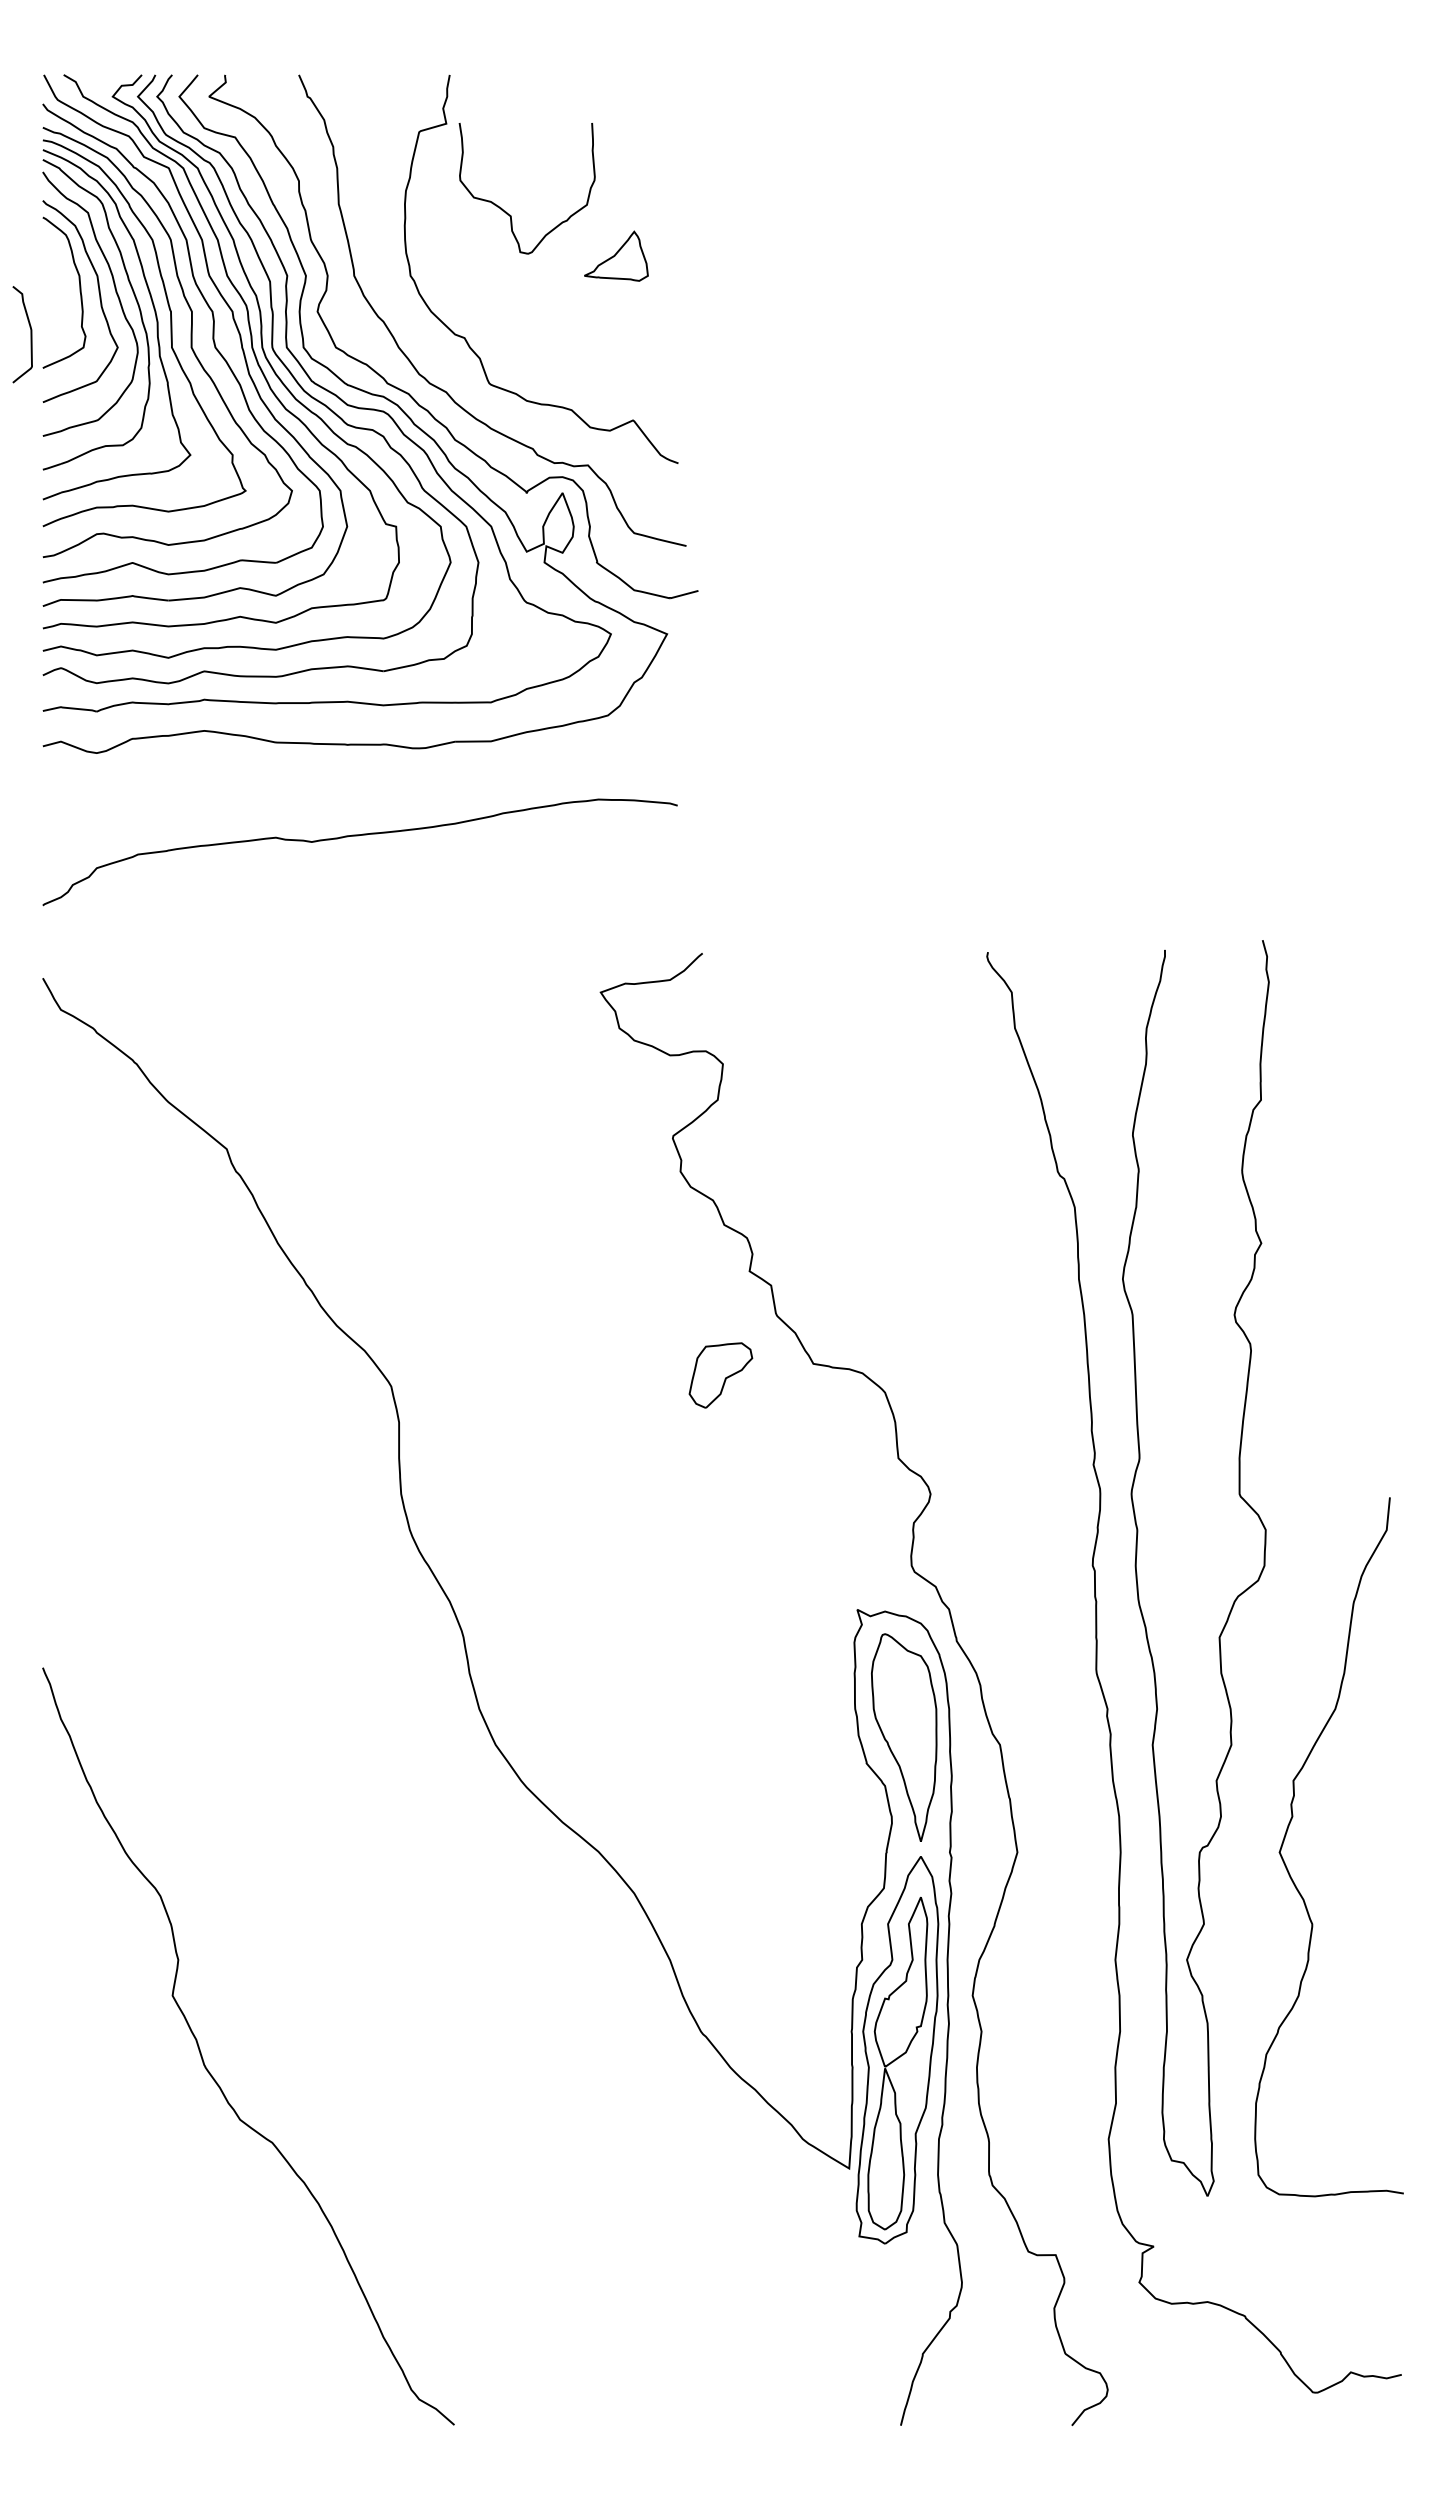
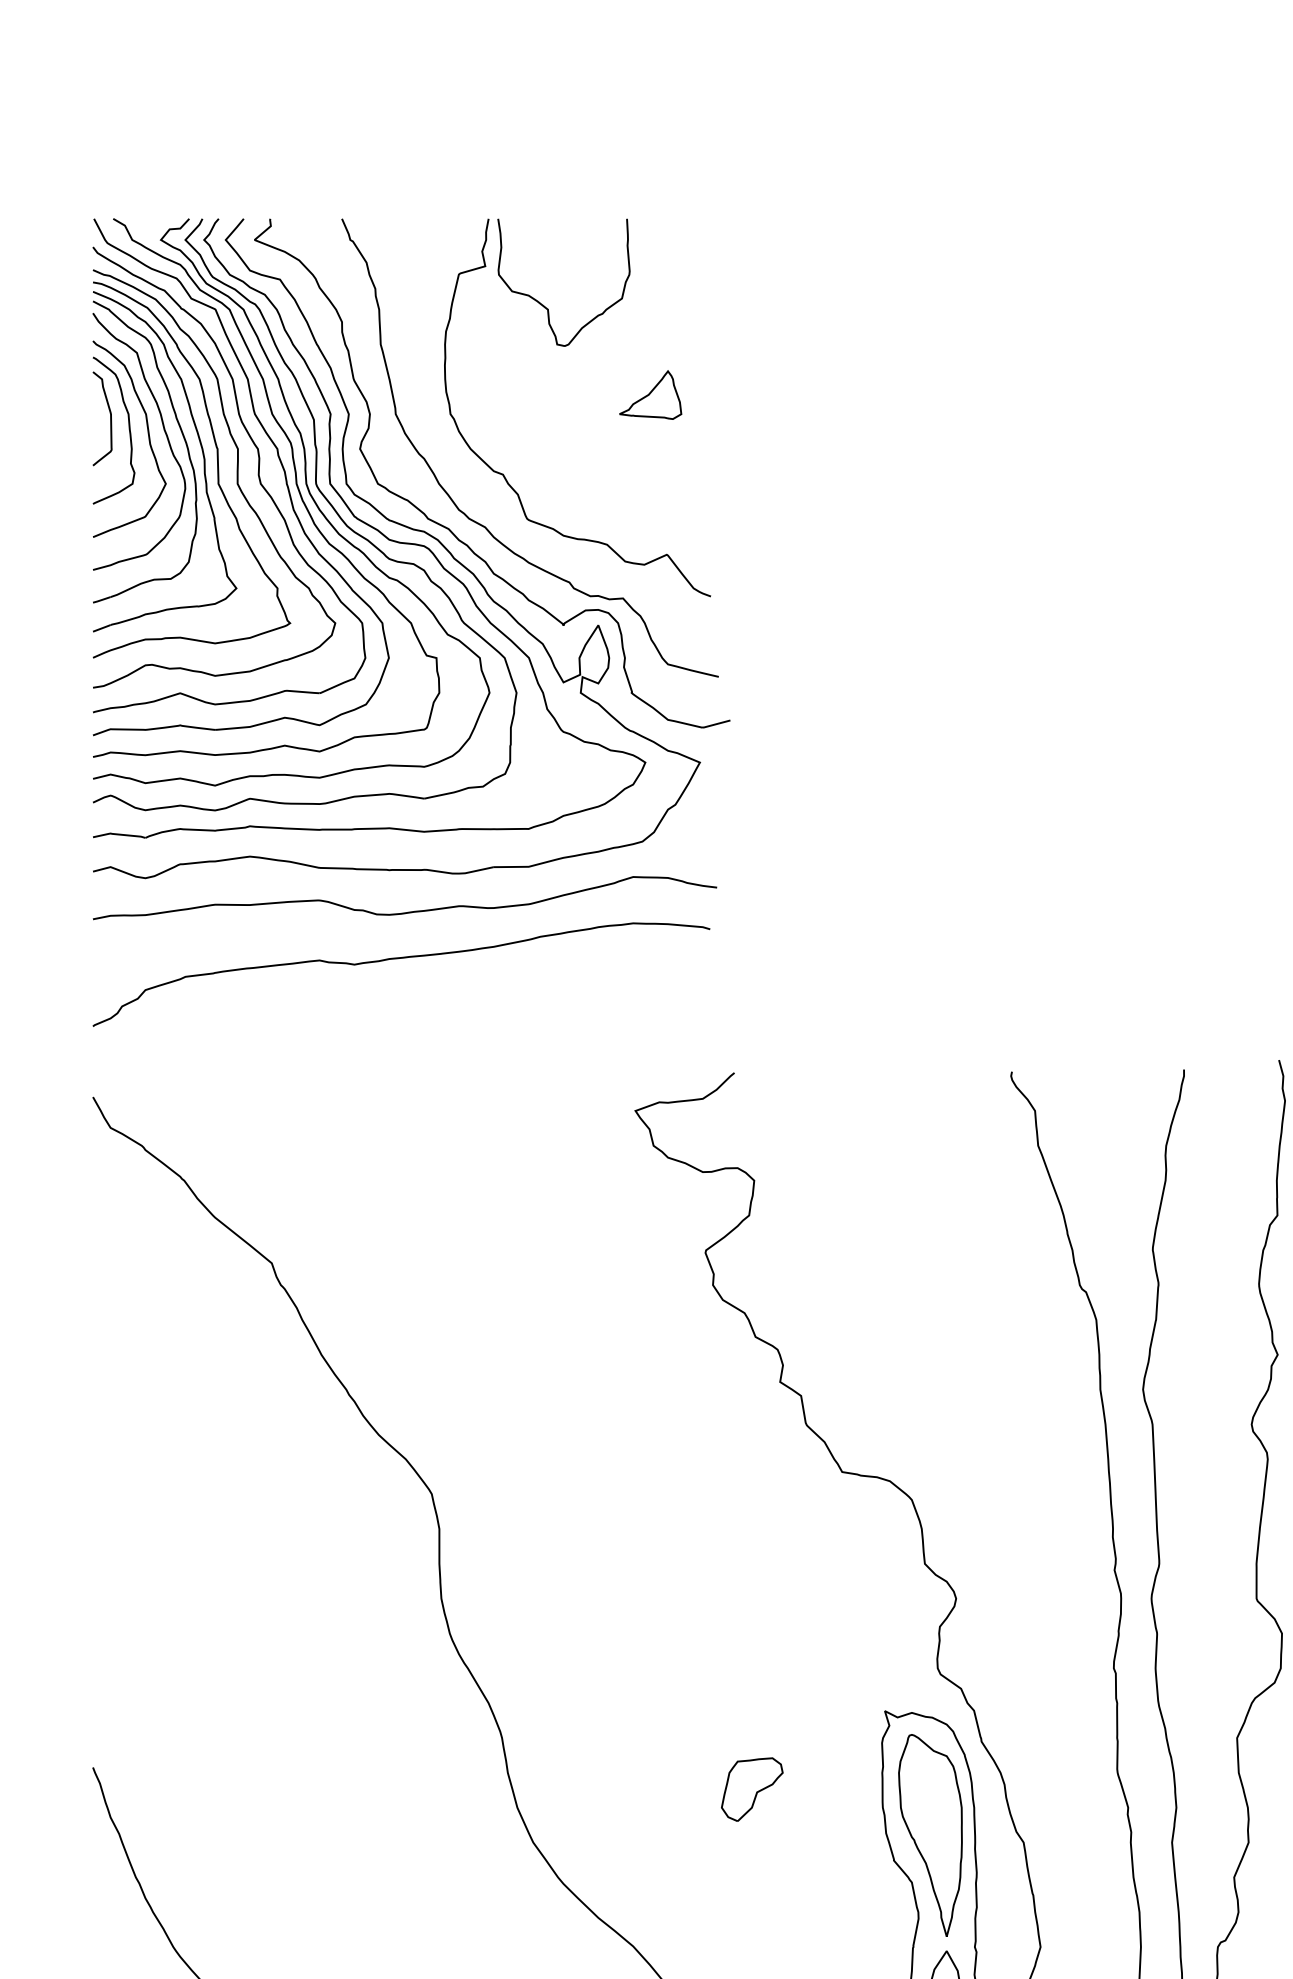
curve: (506, 211) -> (543, 304), moved
curve: (30, 334) -> (110, 418), moved
curve: (366, 787) -> (407, 911), added
part: (720, 1375) -> (751, 1789), moved

